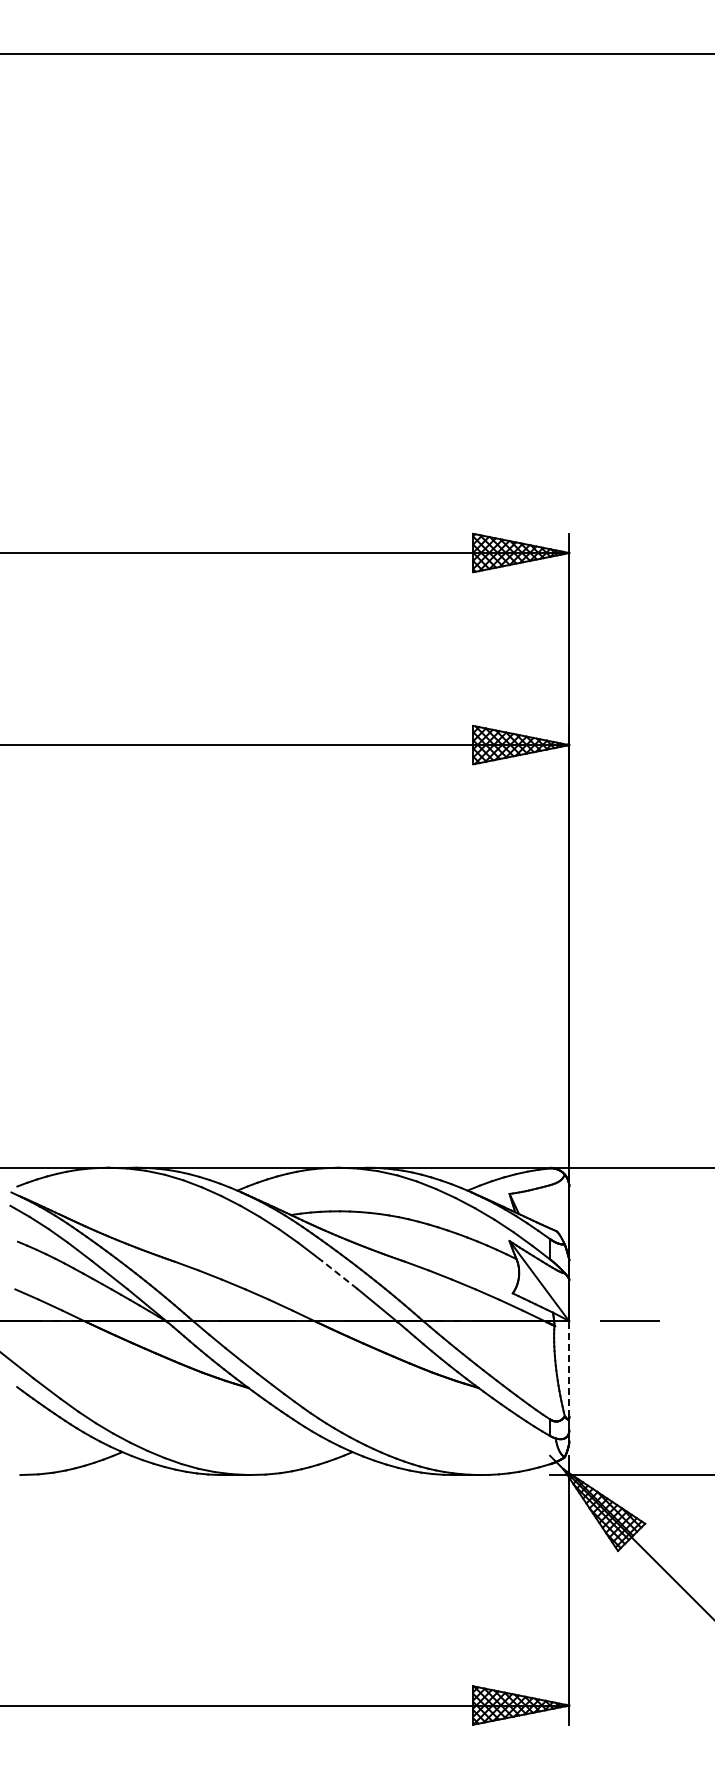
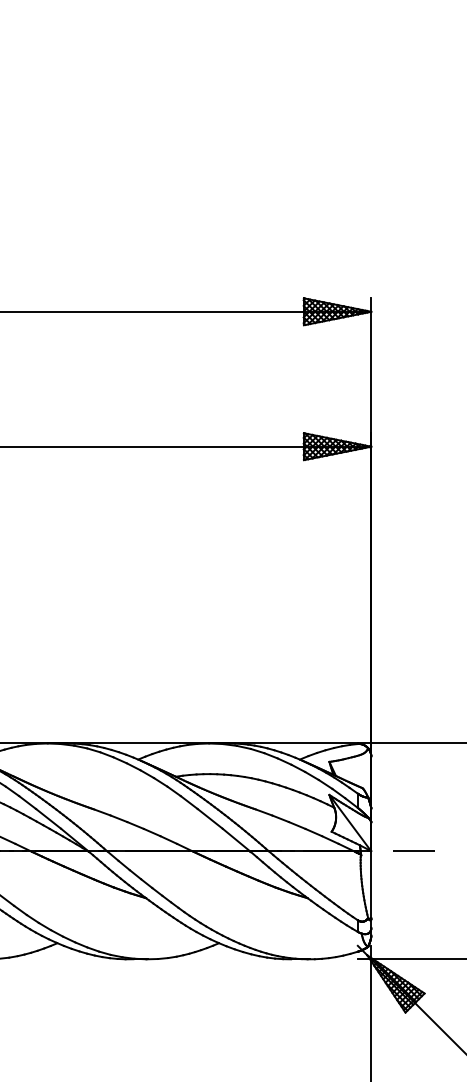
line: (339, 1274) -> (209, 818), dashed -> solid
line: (569, 1368) -> (371, 884), dashed -> solid

